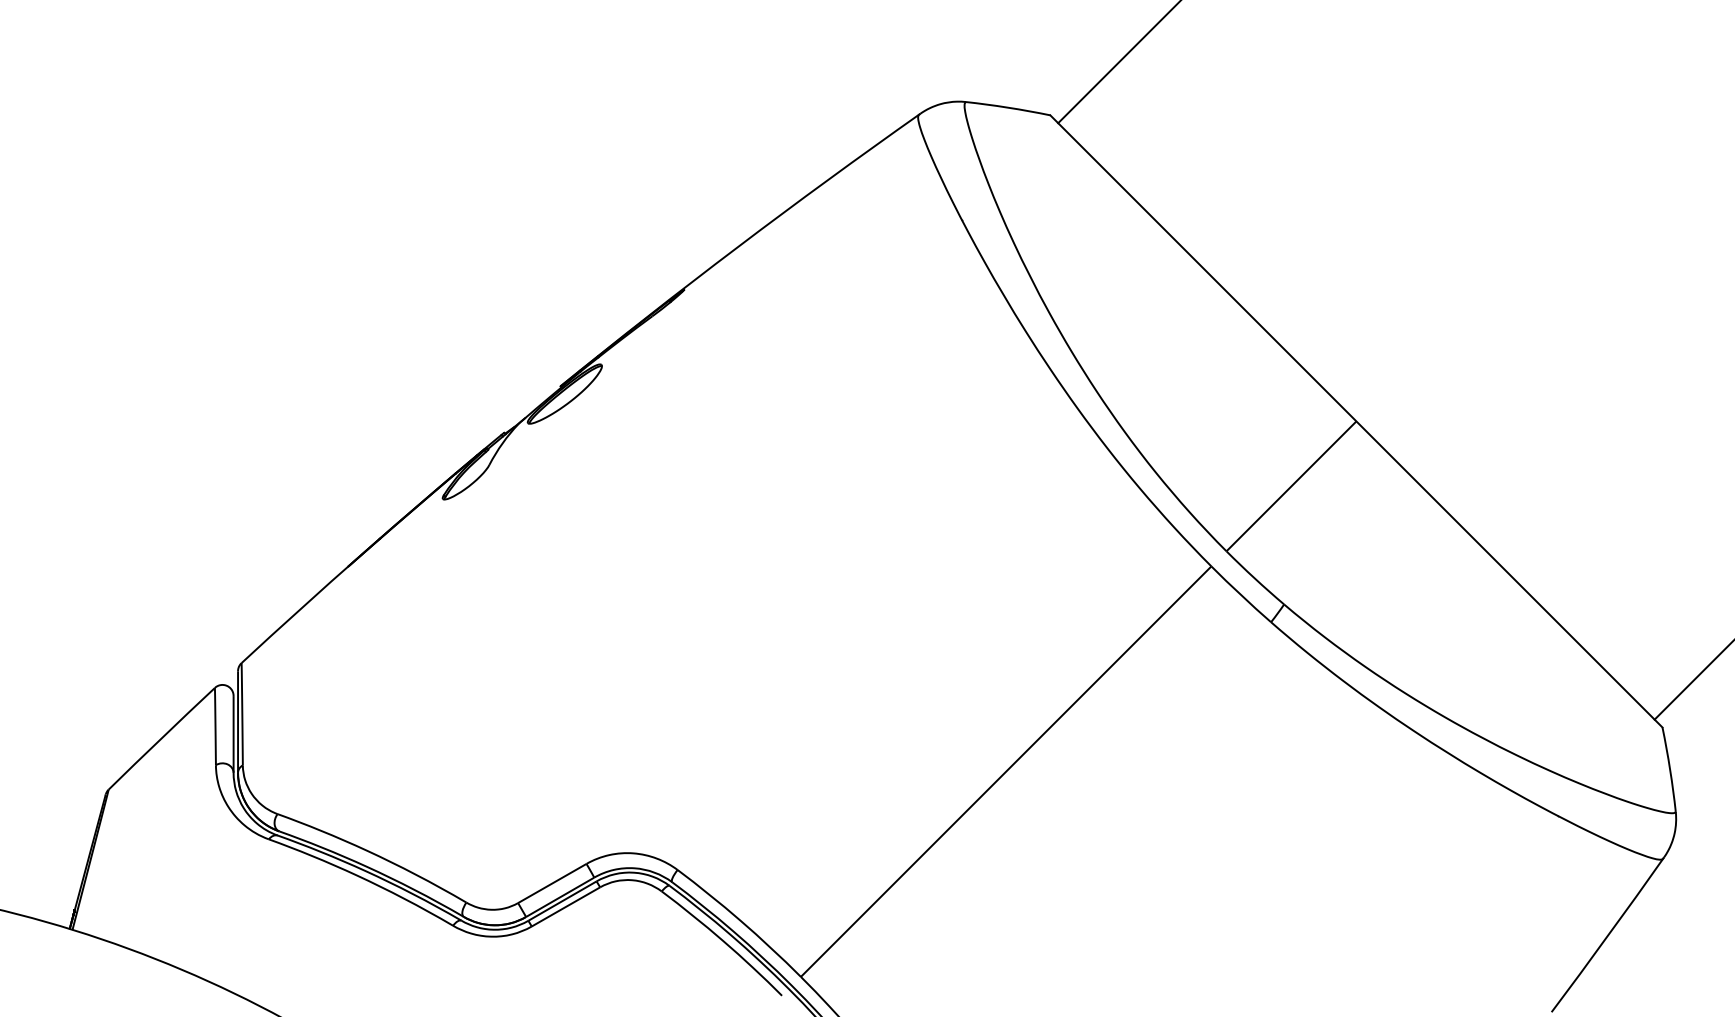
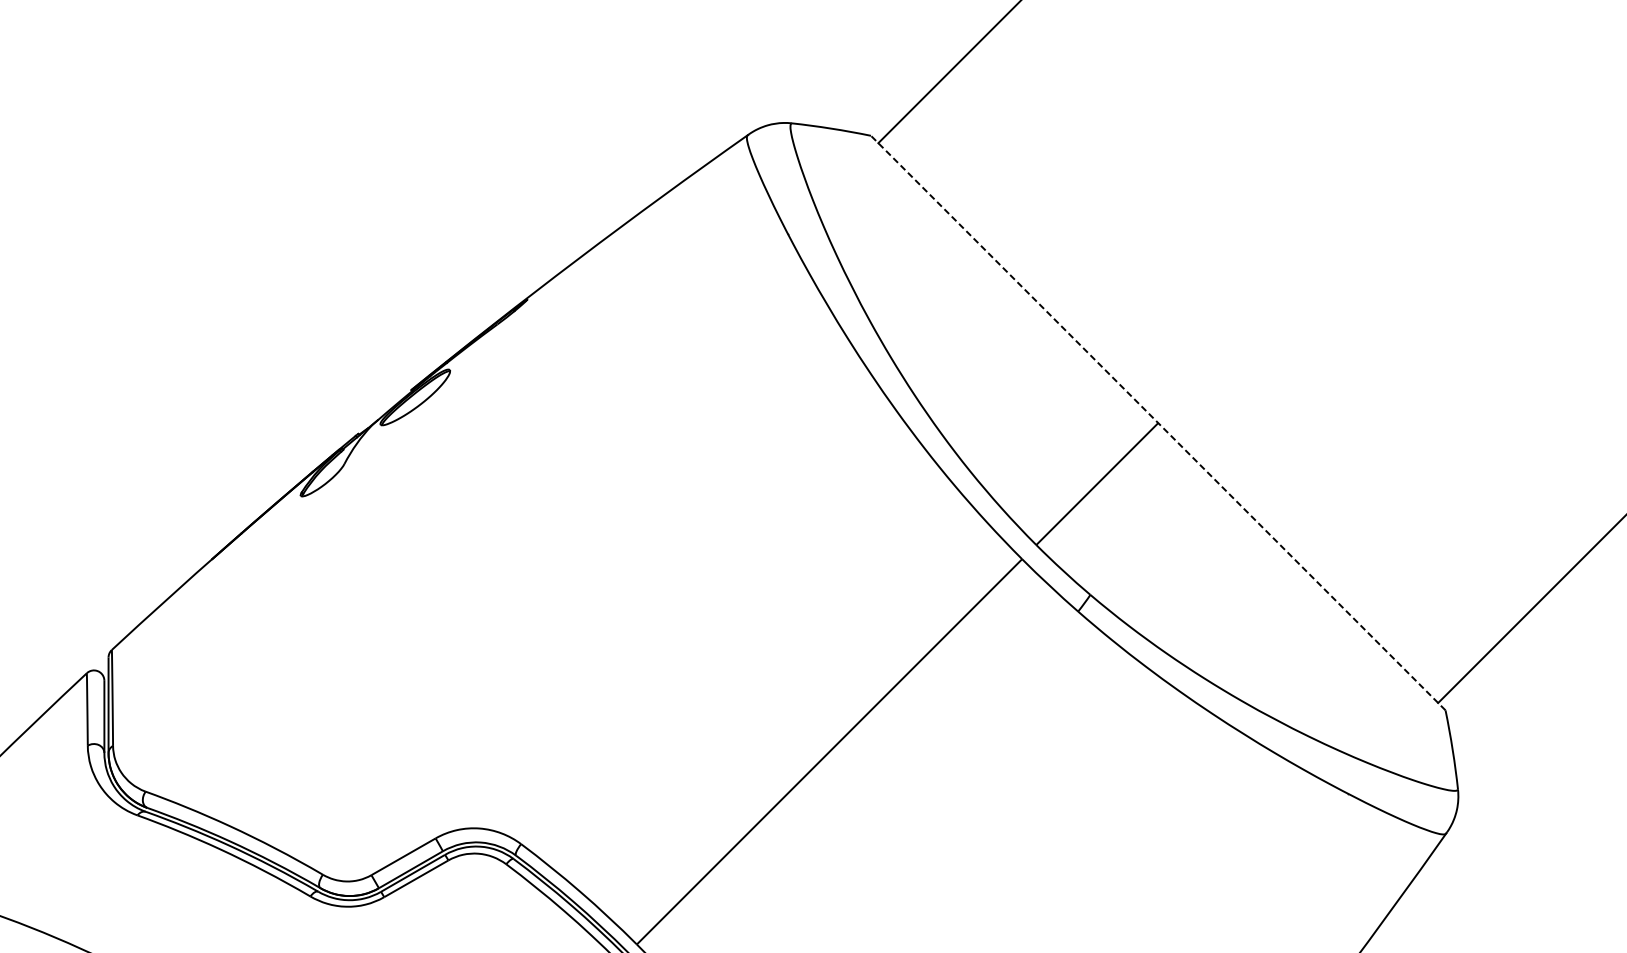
line: (1356, 421) -> (1158, 423), solid -> dashed

